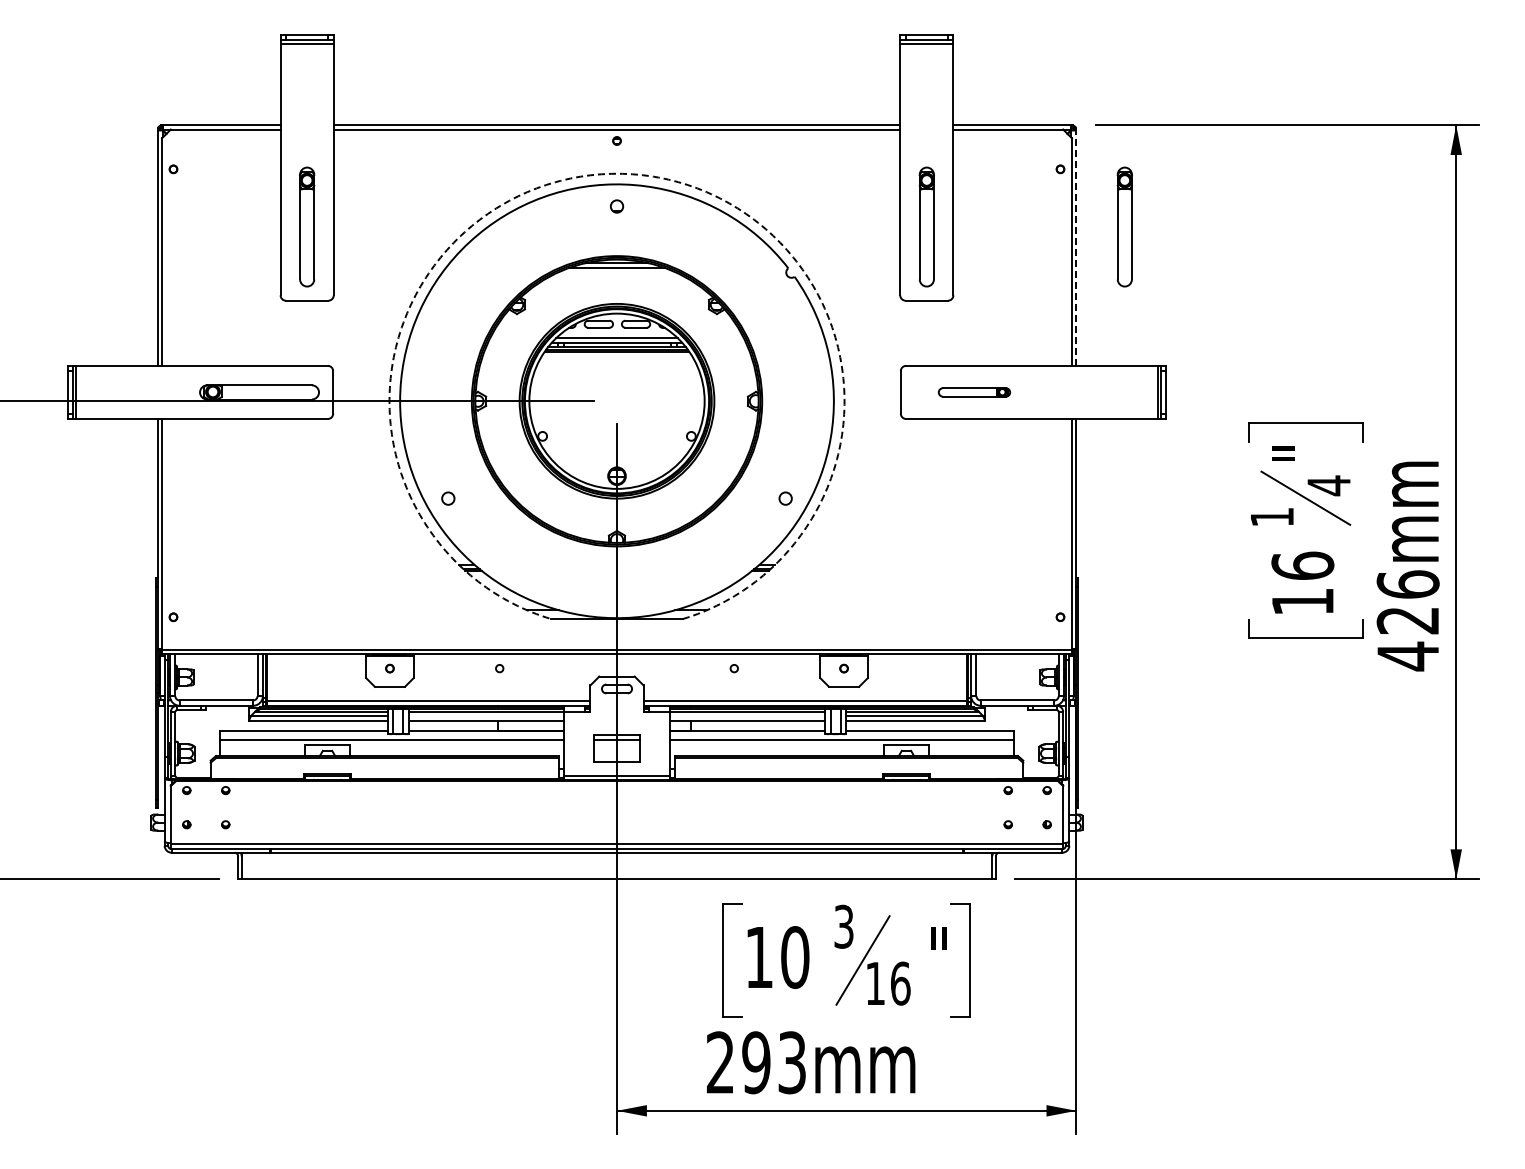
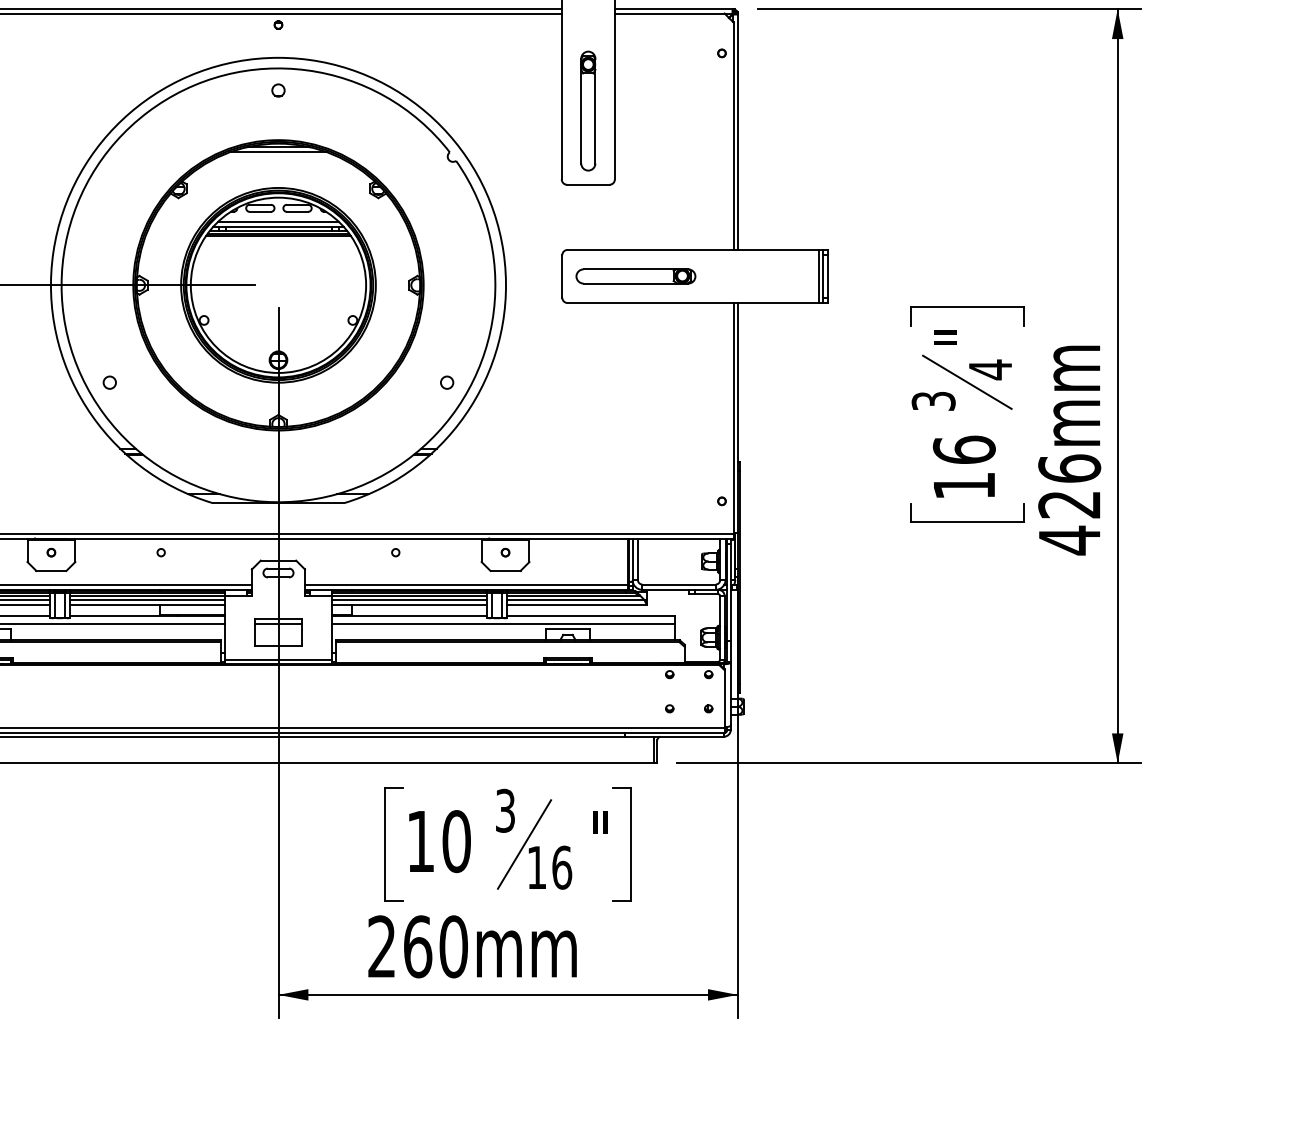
arc: (617, 173) -> (278, 57), dashed -> solid
part: (1124, 226) -> (785, 110), removed
line: (1076, 248) -> (737, 132), dashed -> solid
part: (974, 392) -> (635, 276), size x1.67
text: (1272, 516) -> (933, 400), 1 -> 3
line: (485, 715) -> (146, 599), added
line: (747, 715) -> (408, 599), added
text: (774, 1062) -> (435, 946), 293mm -> 260mm

